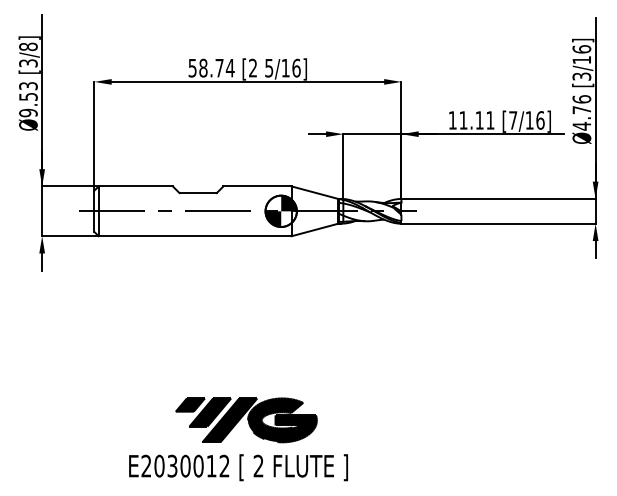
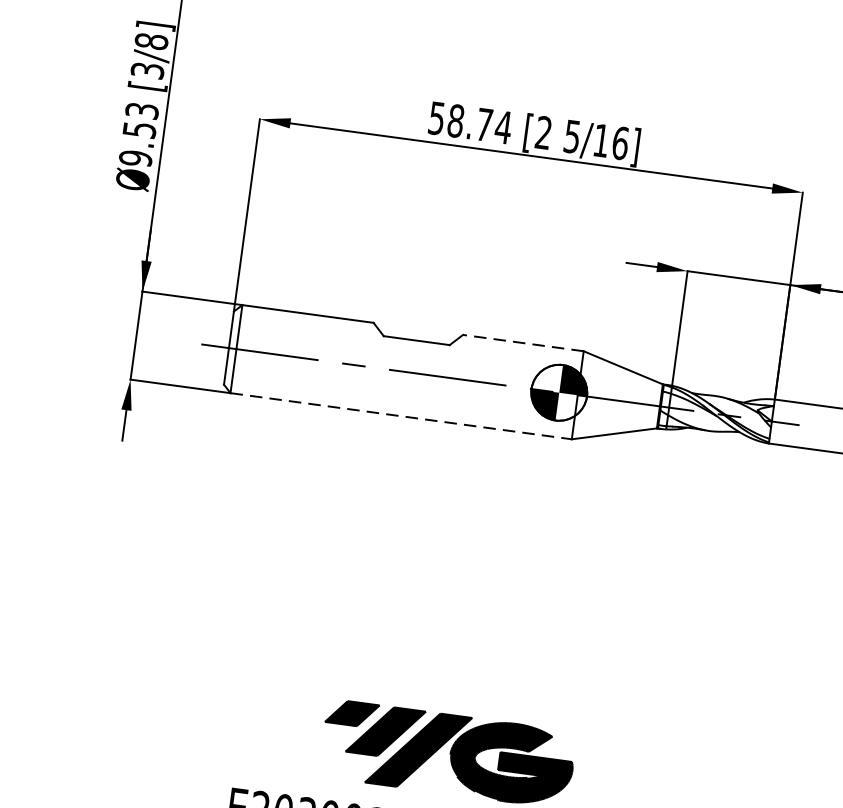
line: (257, 186) -> (523, 343), solid -> dashed
line: (195, 236) -> (401, 416), solid -> dashed

